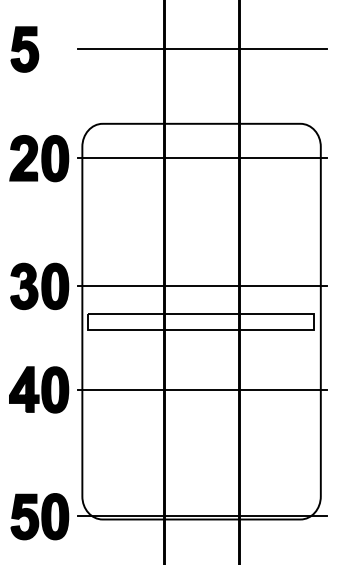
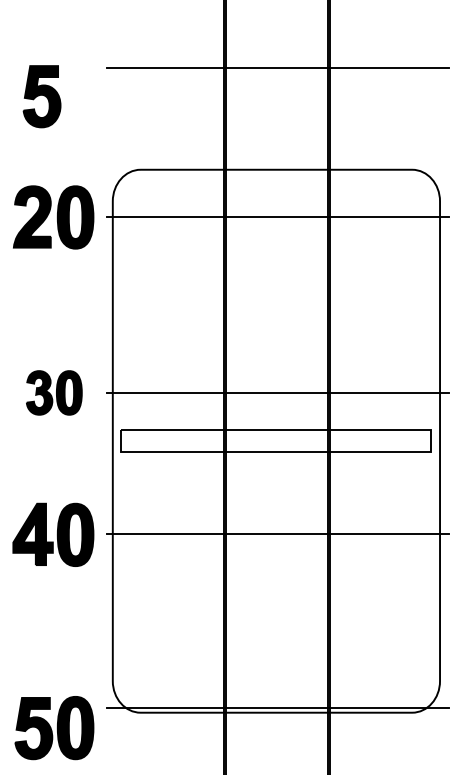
part: (24, 49) -> (41, 96), moved
part: (39, 286) -> (53, 392), size x0.7
part: (39, 516) -> (53, 727), moved

